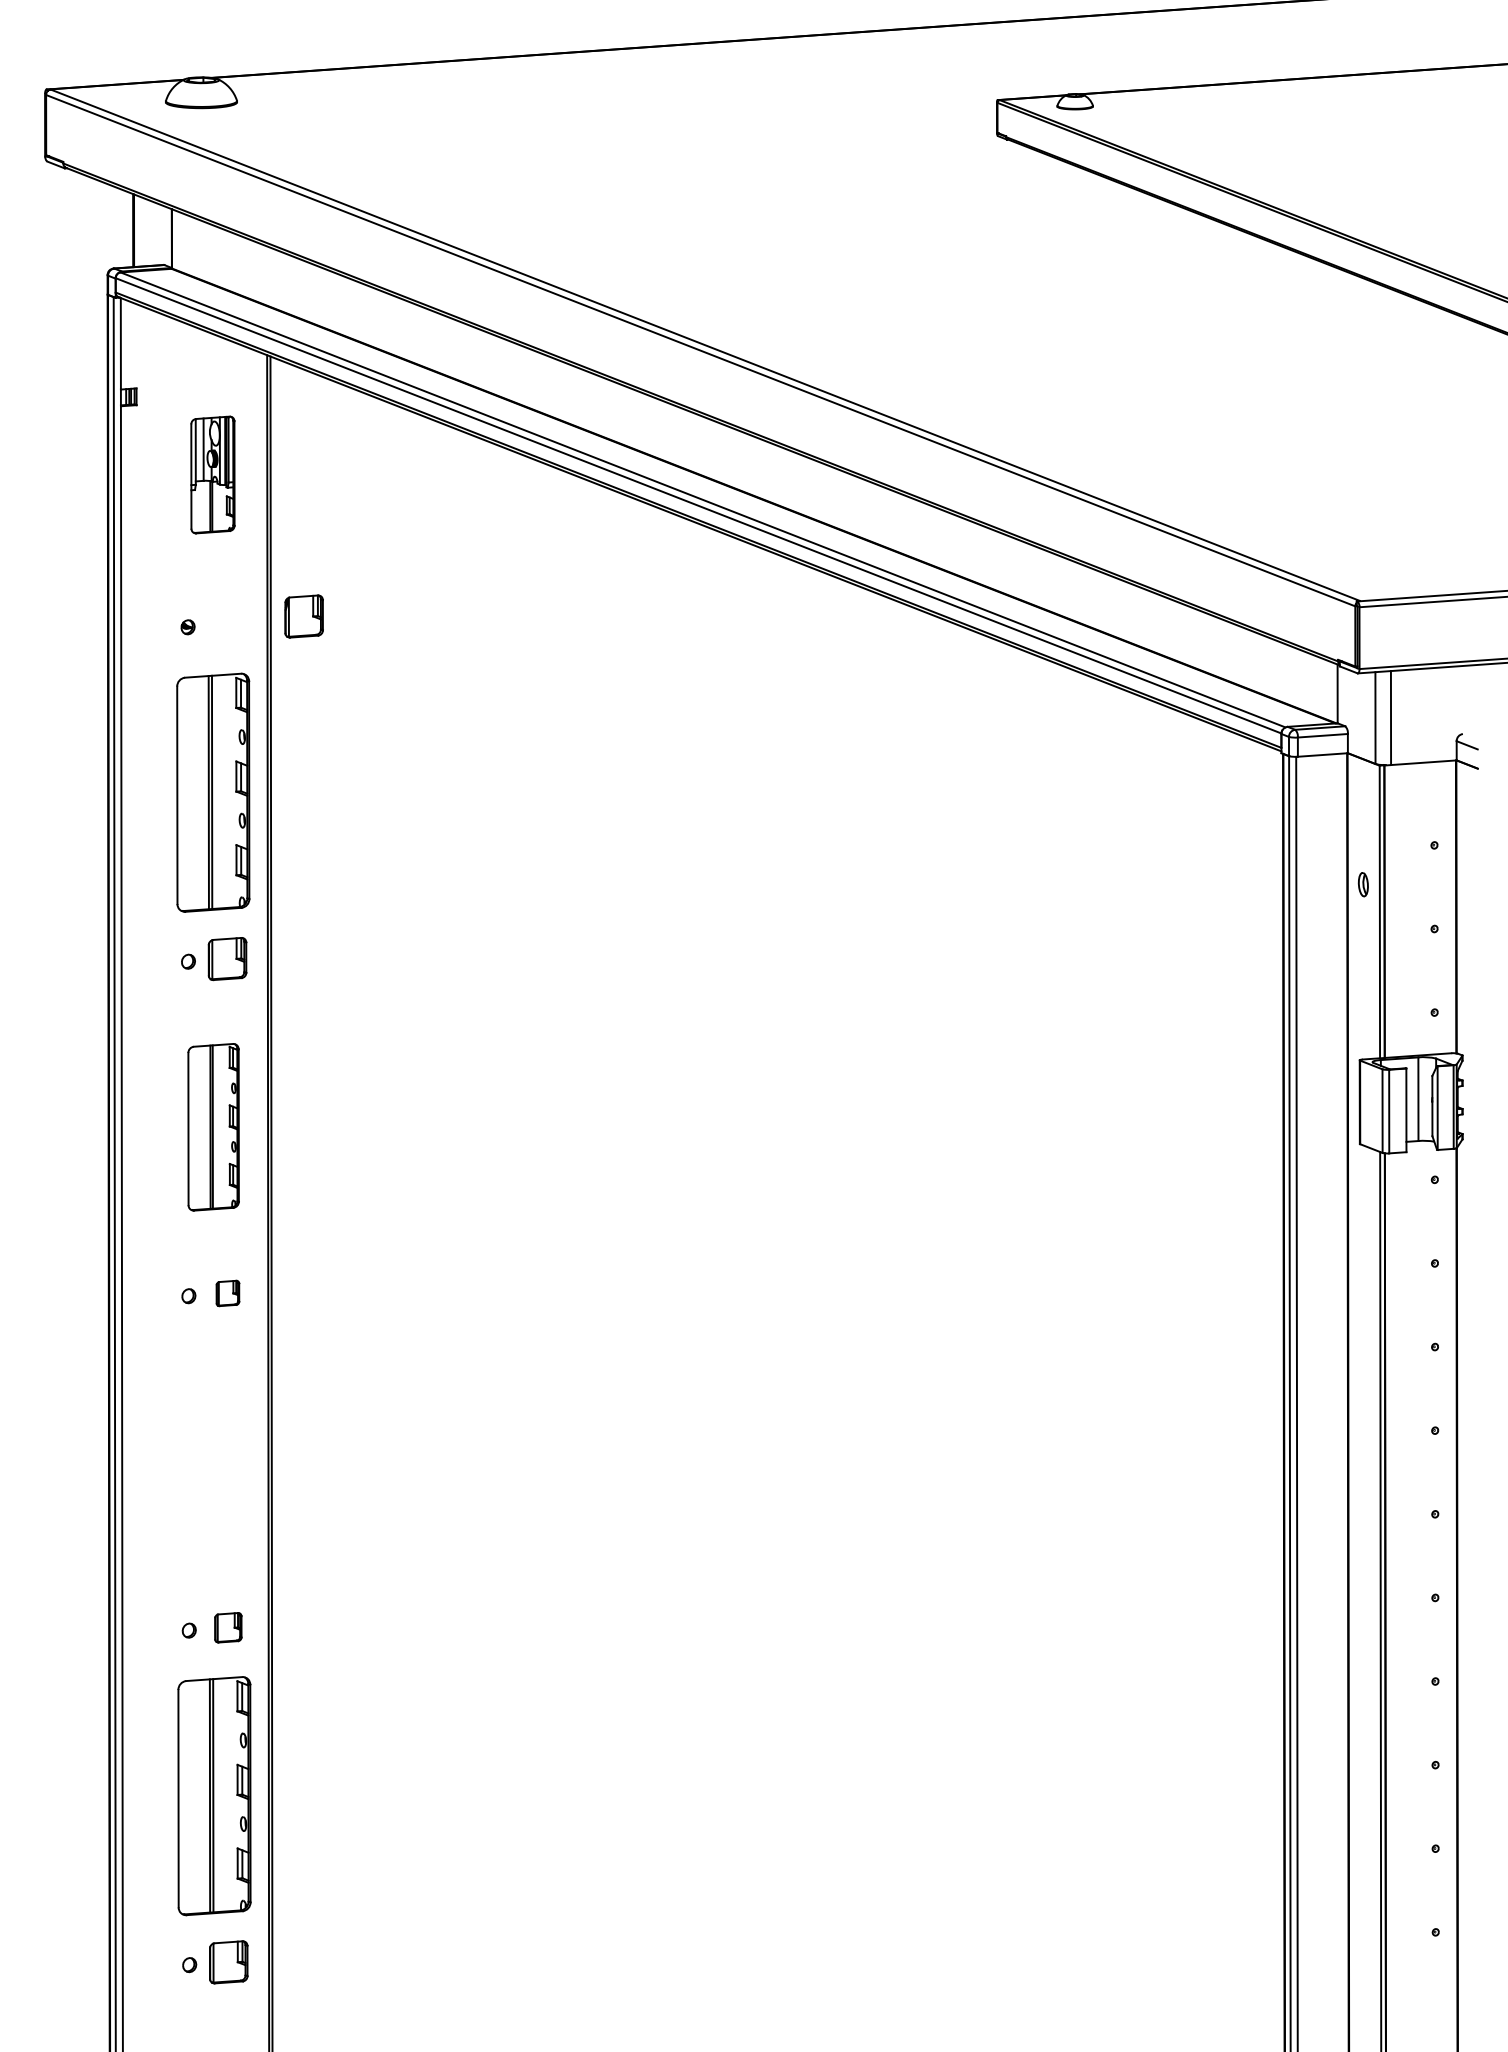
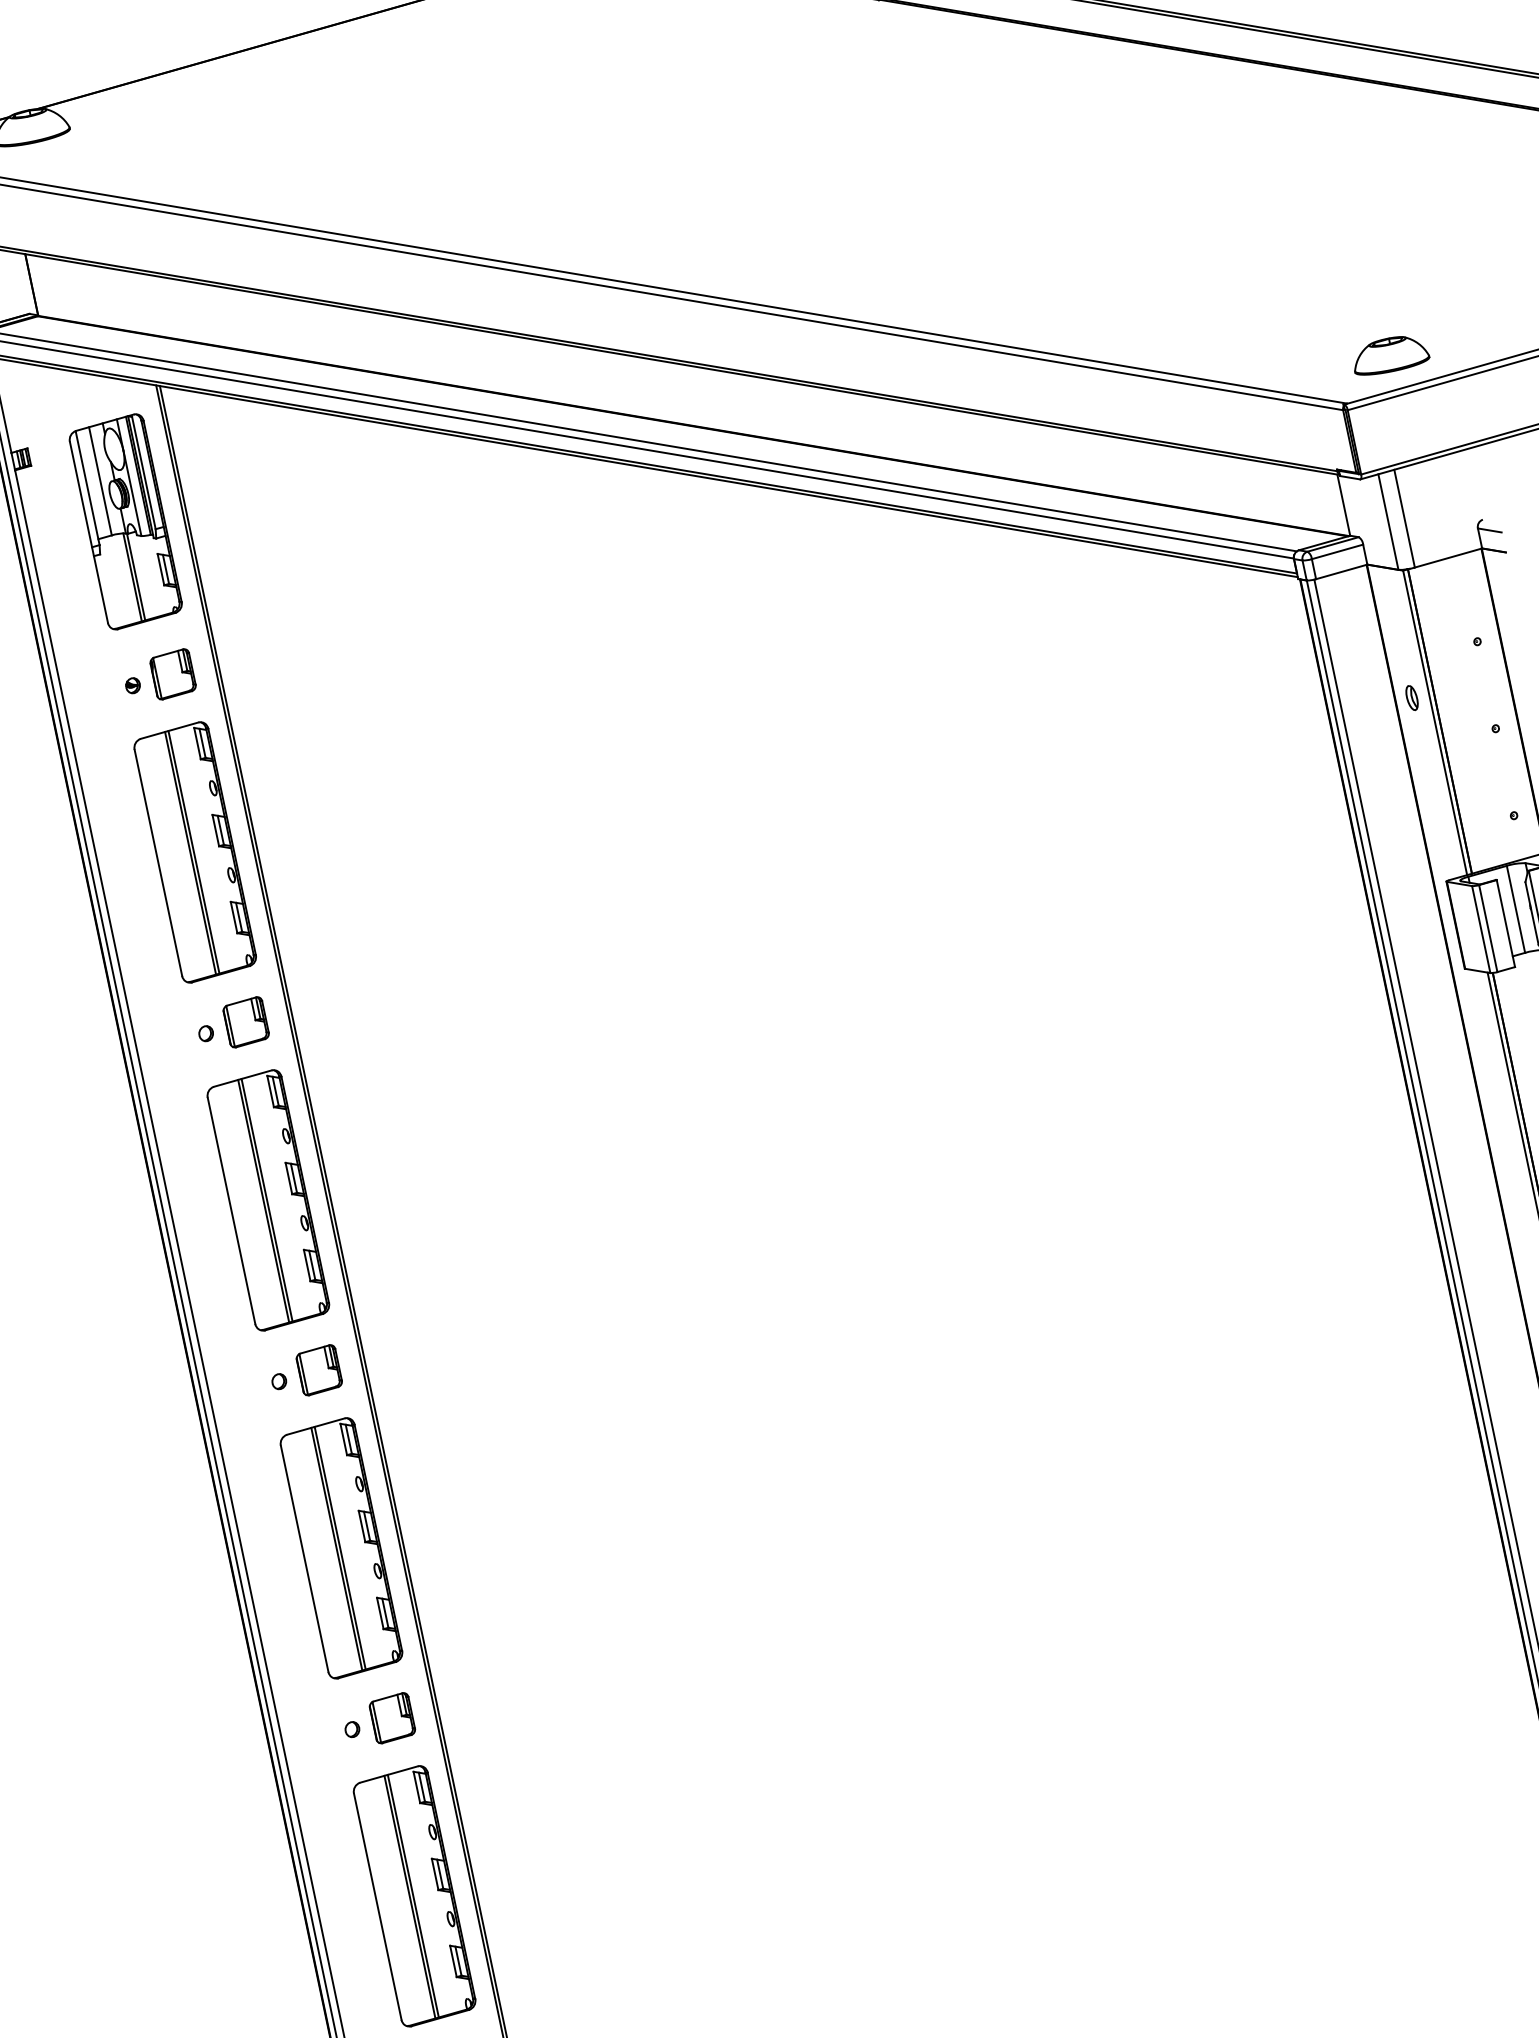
part: (212, 474) -> (125, 521), size x1.67
part: (1408, 564) -> (1389, 355), added
part: (303, 616) -> (172, 674), moved
part: (213, 1127) -> (268, 1200), size x1.43
part: (227, 1293) -> (318, 1370), size x1.67
part: (214, 1461) -> (341, 1548), added
part: (228, 1627) -> (392, 1717), size x1.43

